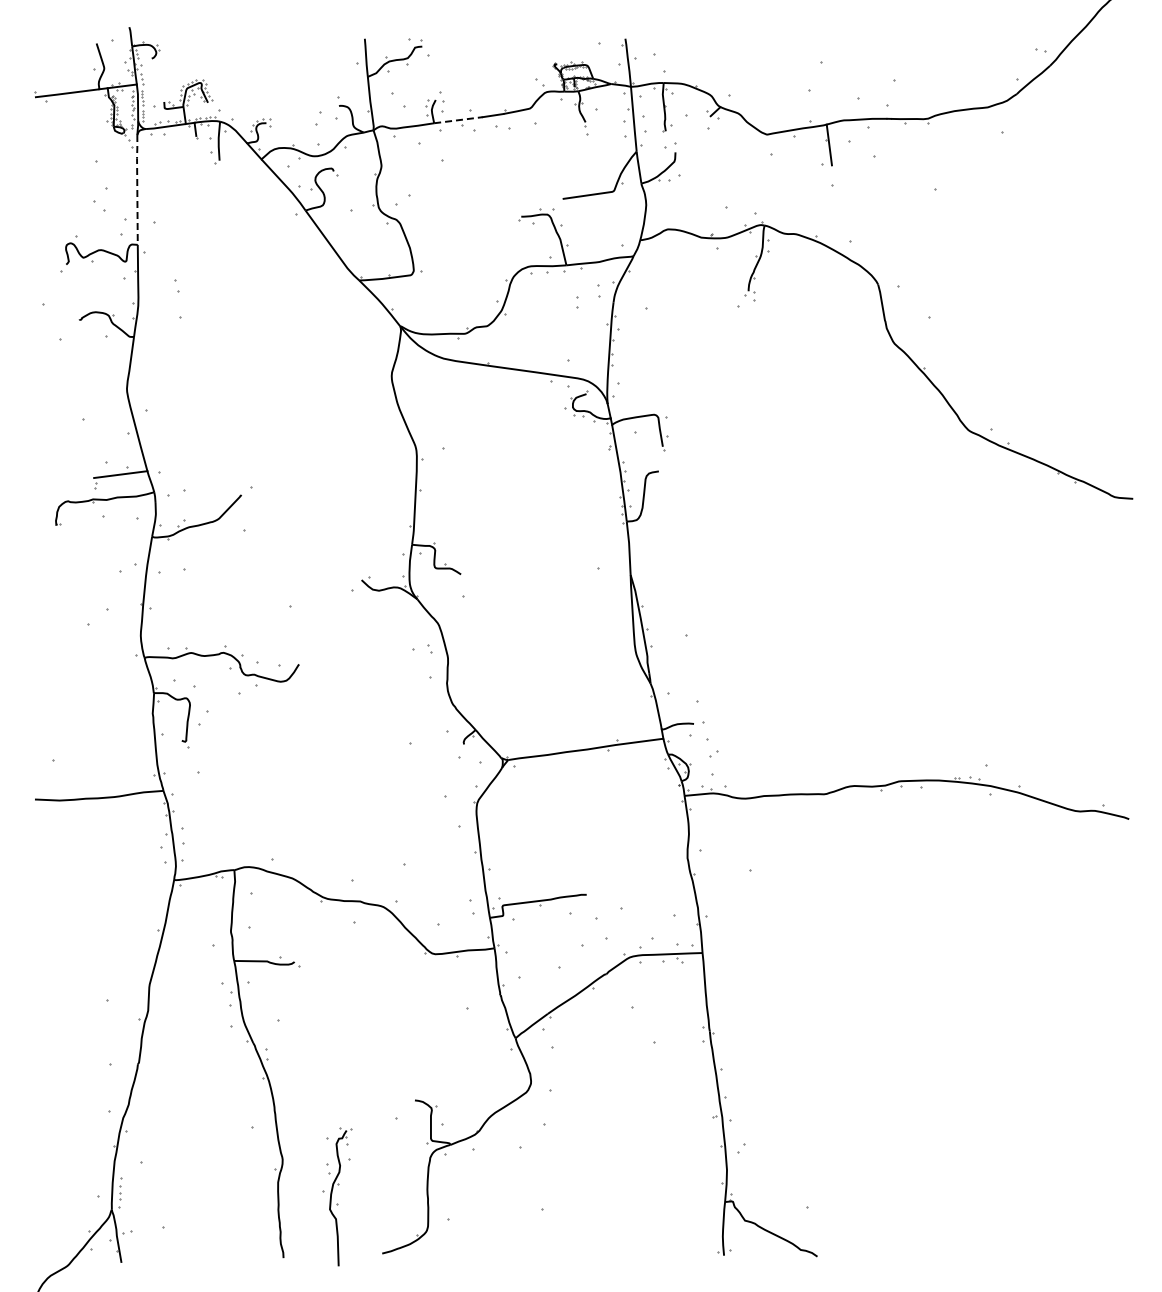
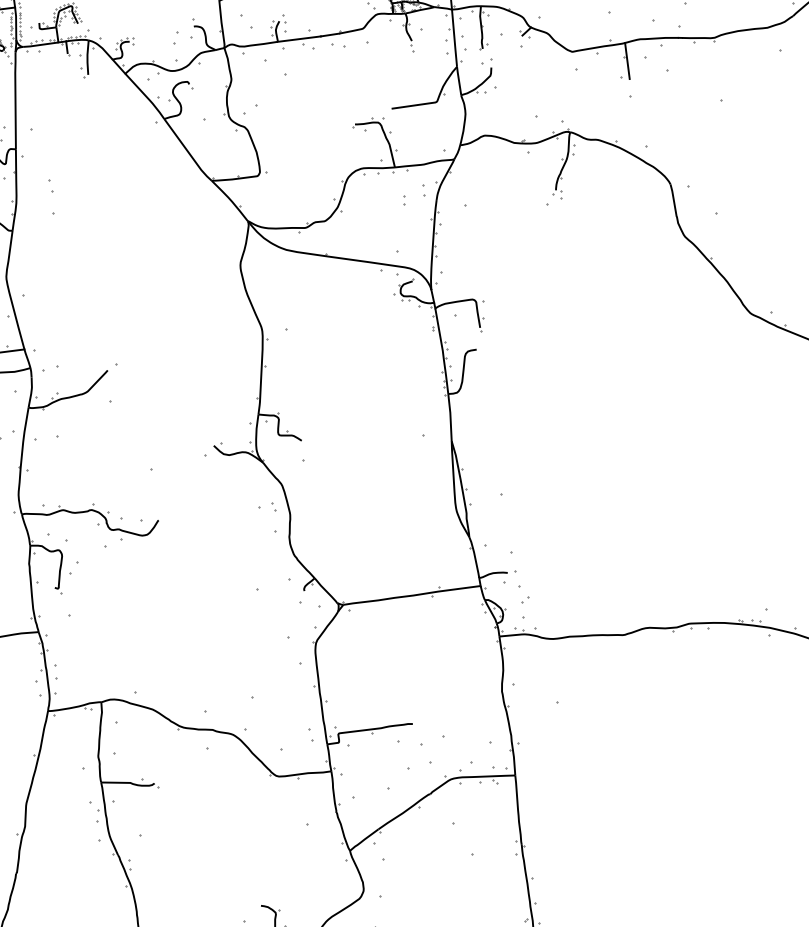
line: (458, 120) -> (299, 39), dashed -> solid
line: (137, 189) -> (15, 100), dashed -> solid

